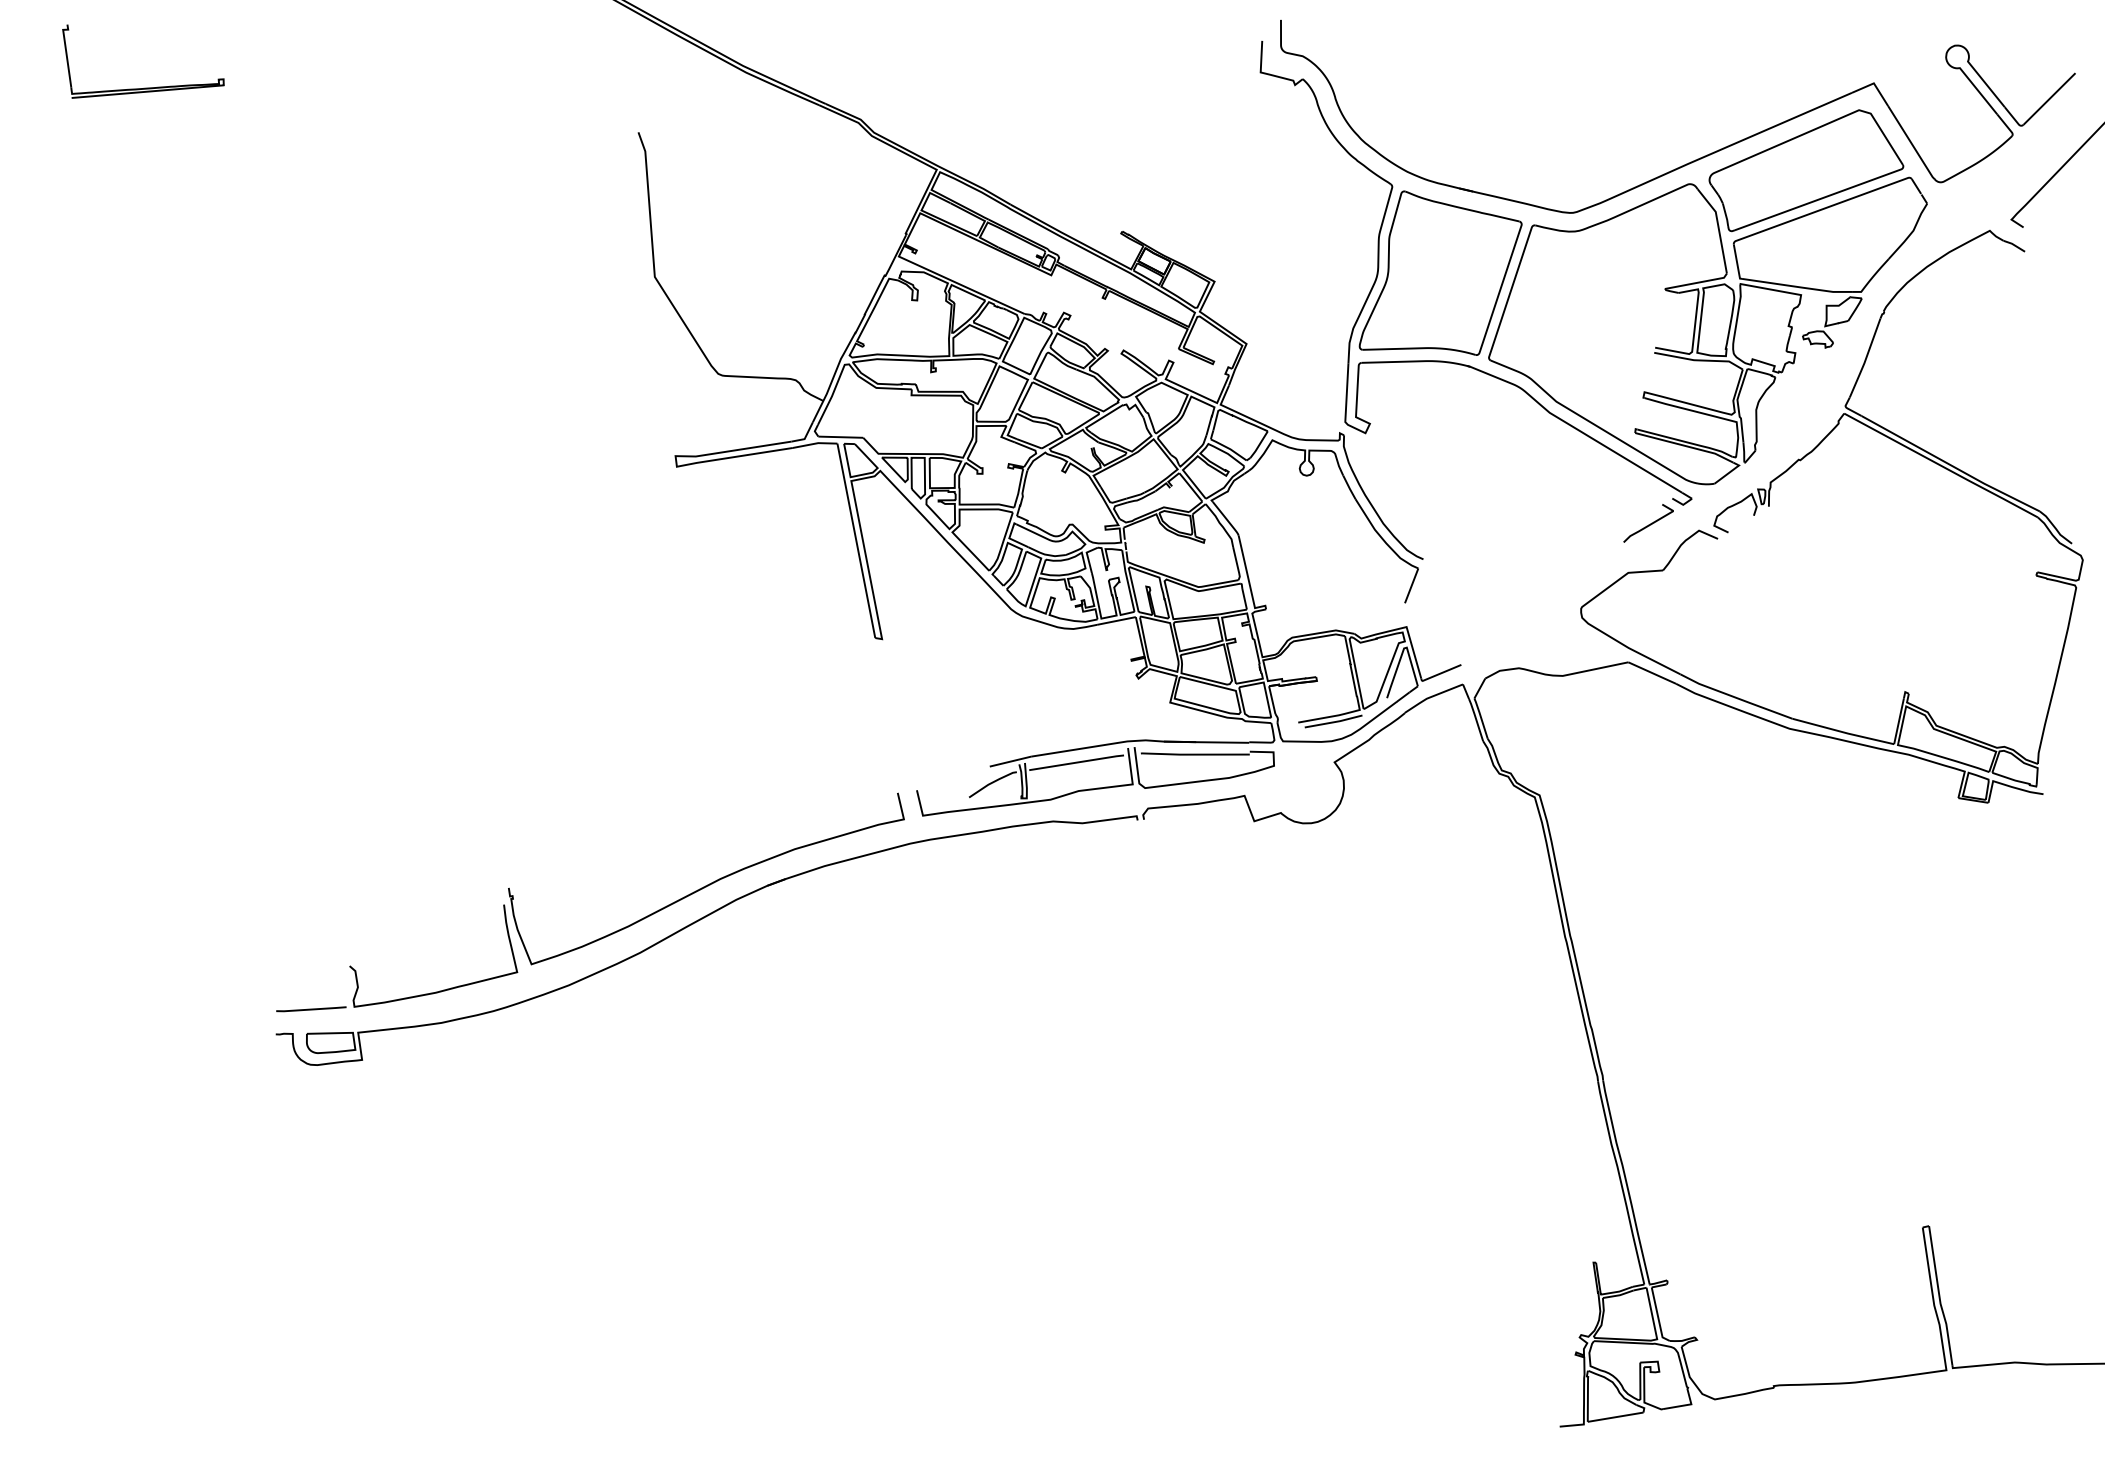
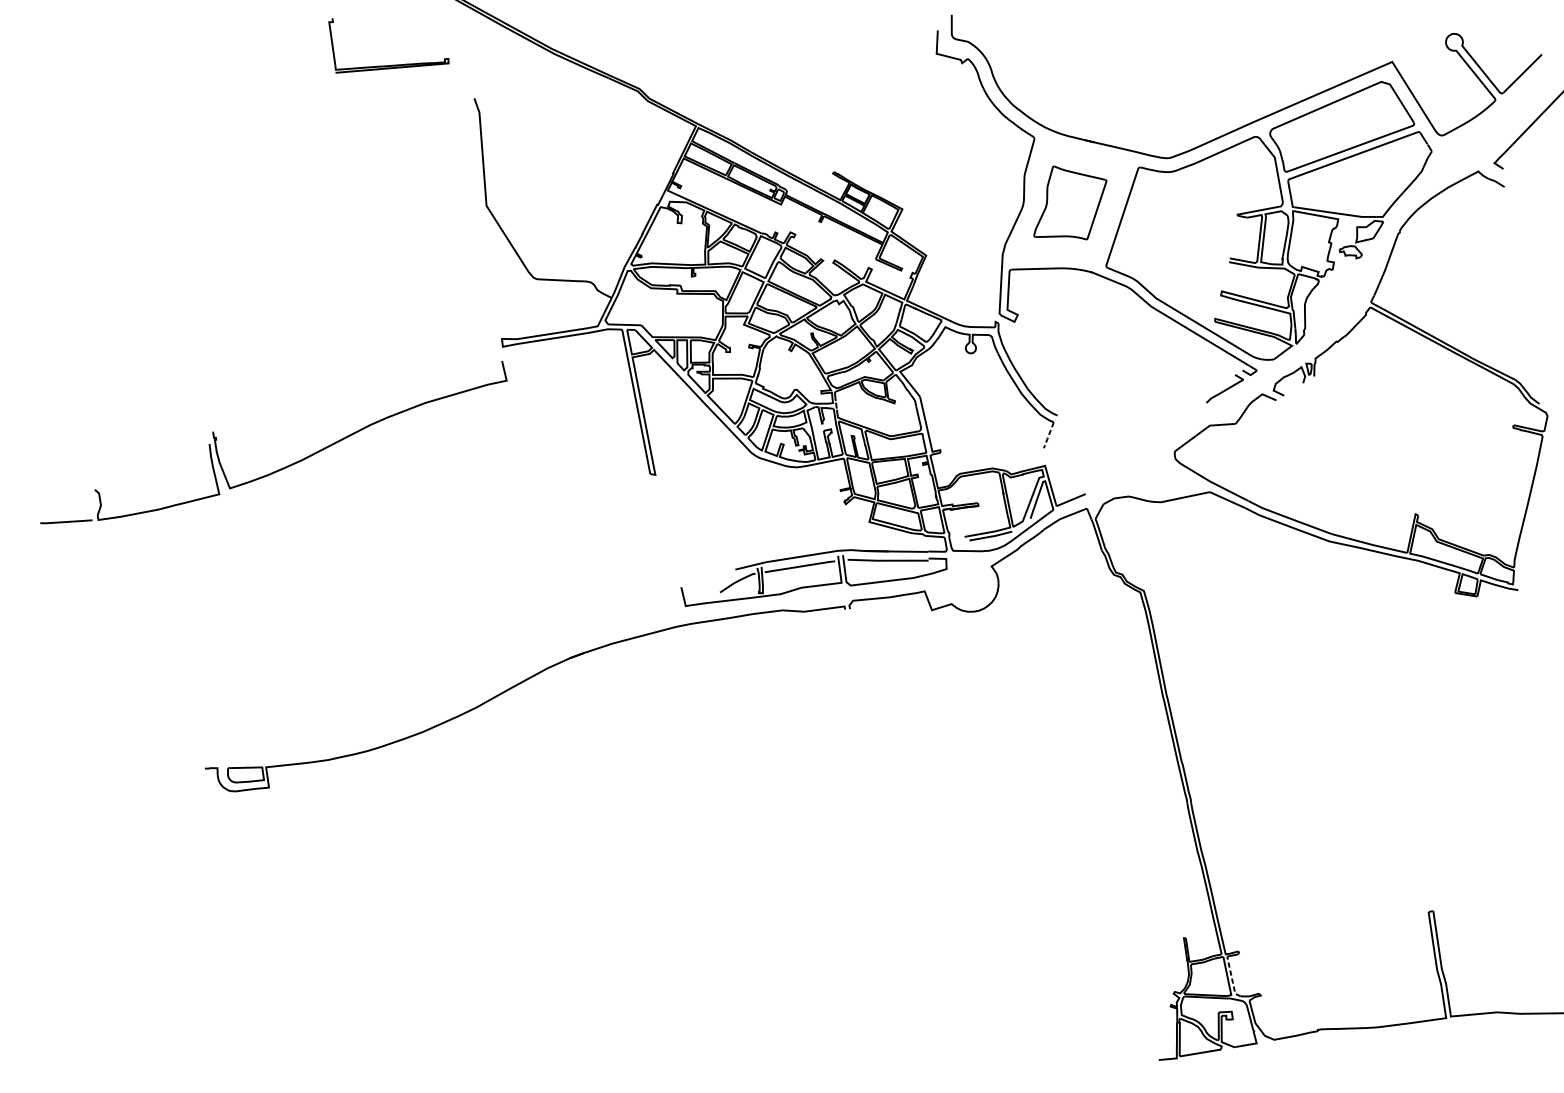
part: (144, 87) -> (389, 65), moved
part: (1440, 272) -> (1070, 202), size x0.6
line: (1411, 585) -> (1048, 435), solid -> dashed
part: (607, 934) -> (286, 466), moved
line: (1658, 1317) -> (1232, 978), solid -> dashed

